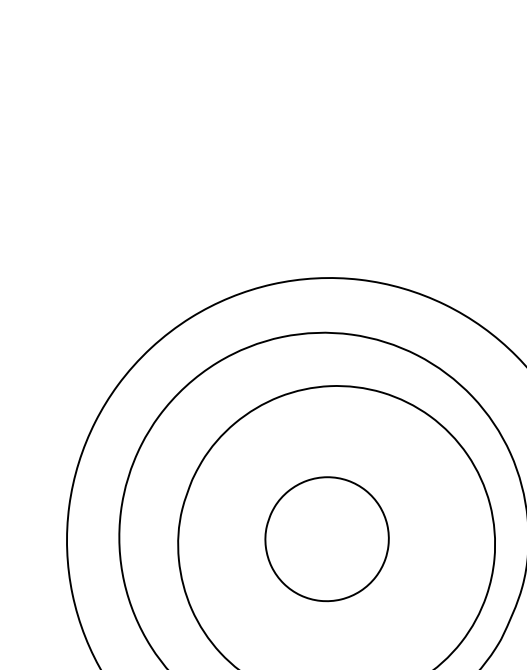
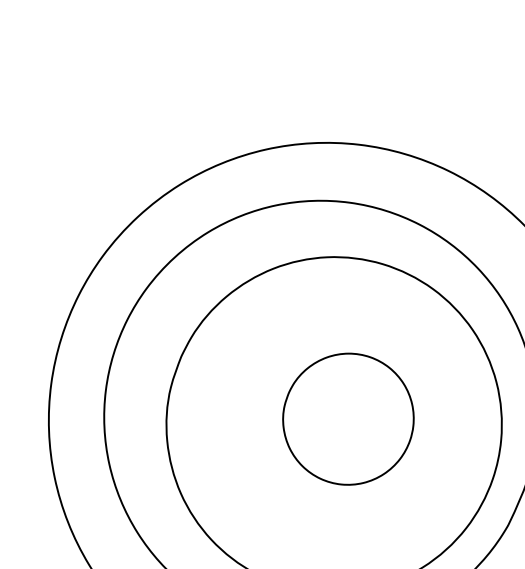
part: (326, 539) -> (347, 419), moved

